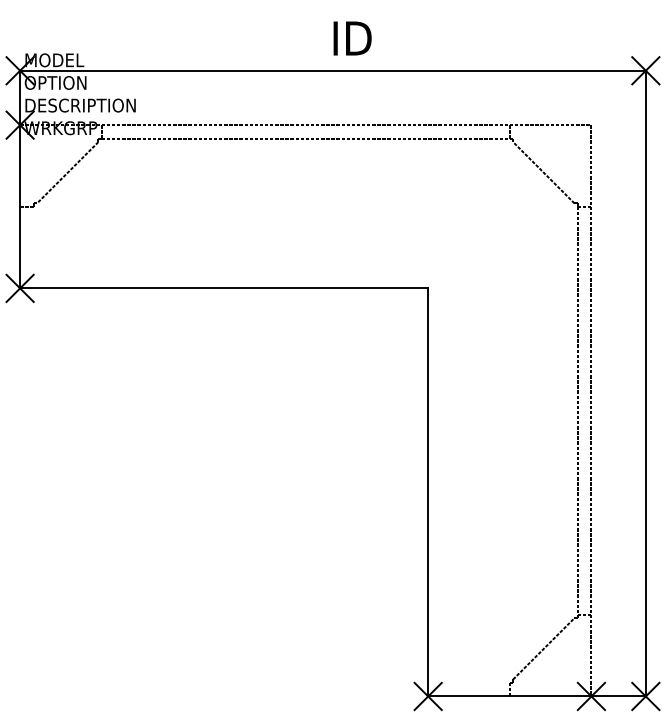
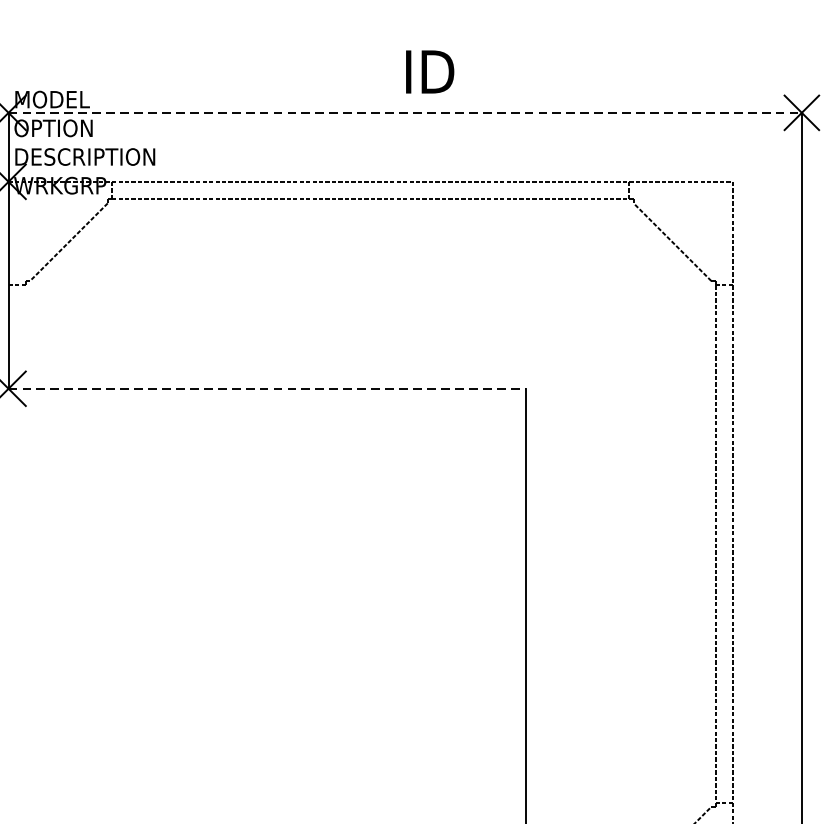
line: (333, 70) -> (405, 112), solid -> dashed
line: (224, 288) -> (267, 388), solid -> dashed

